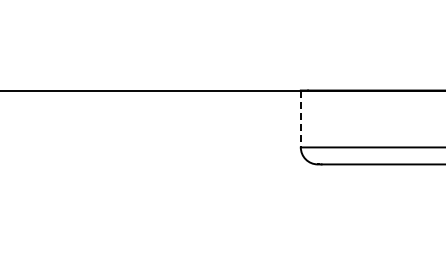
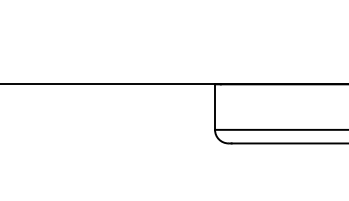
line: (300, 119) -> (214, 107), dashed -> solid

